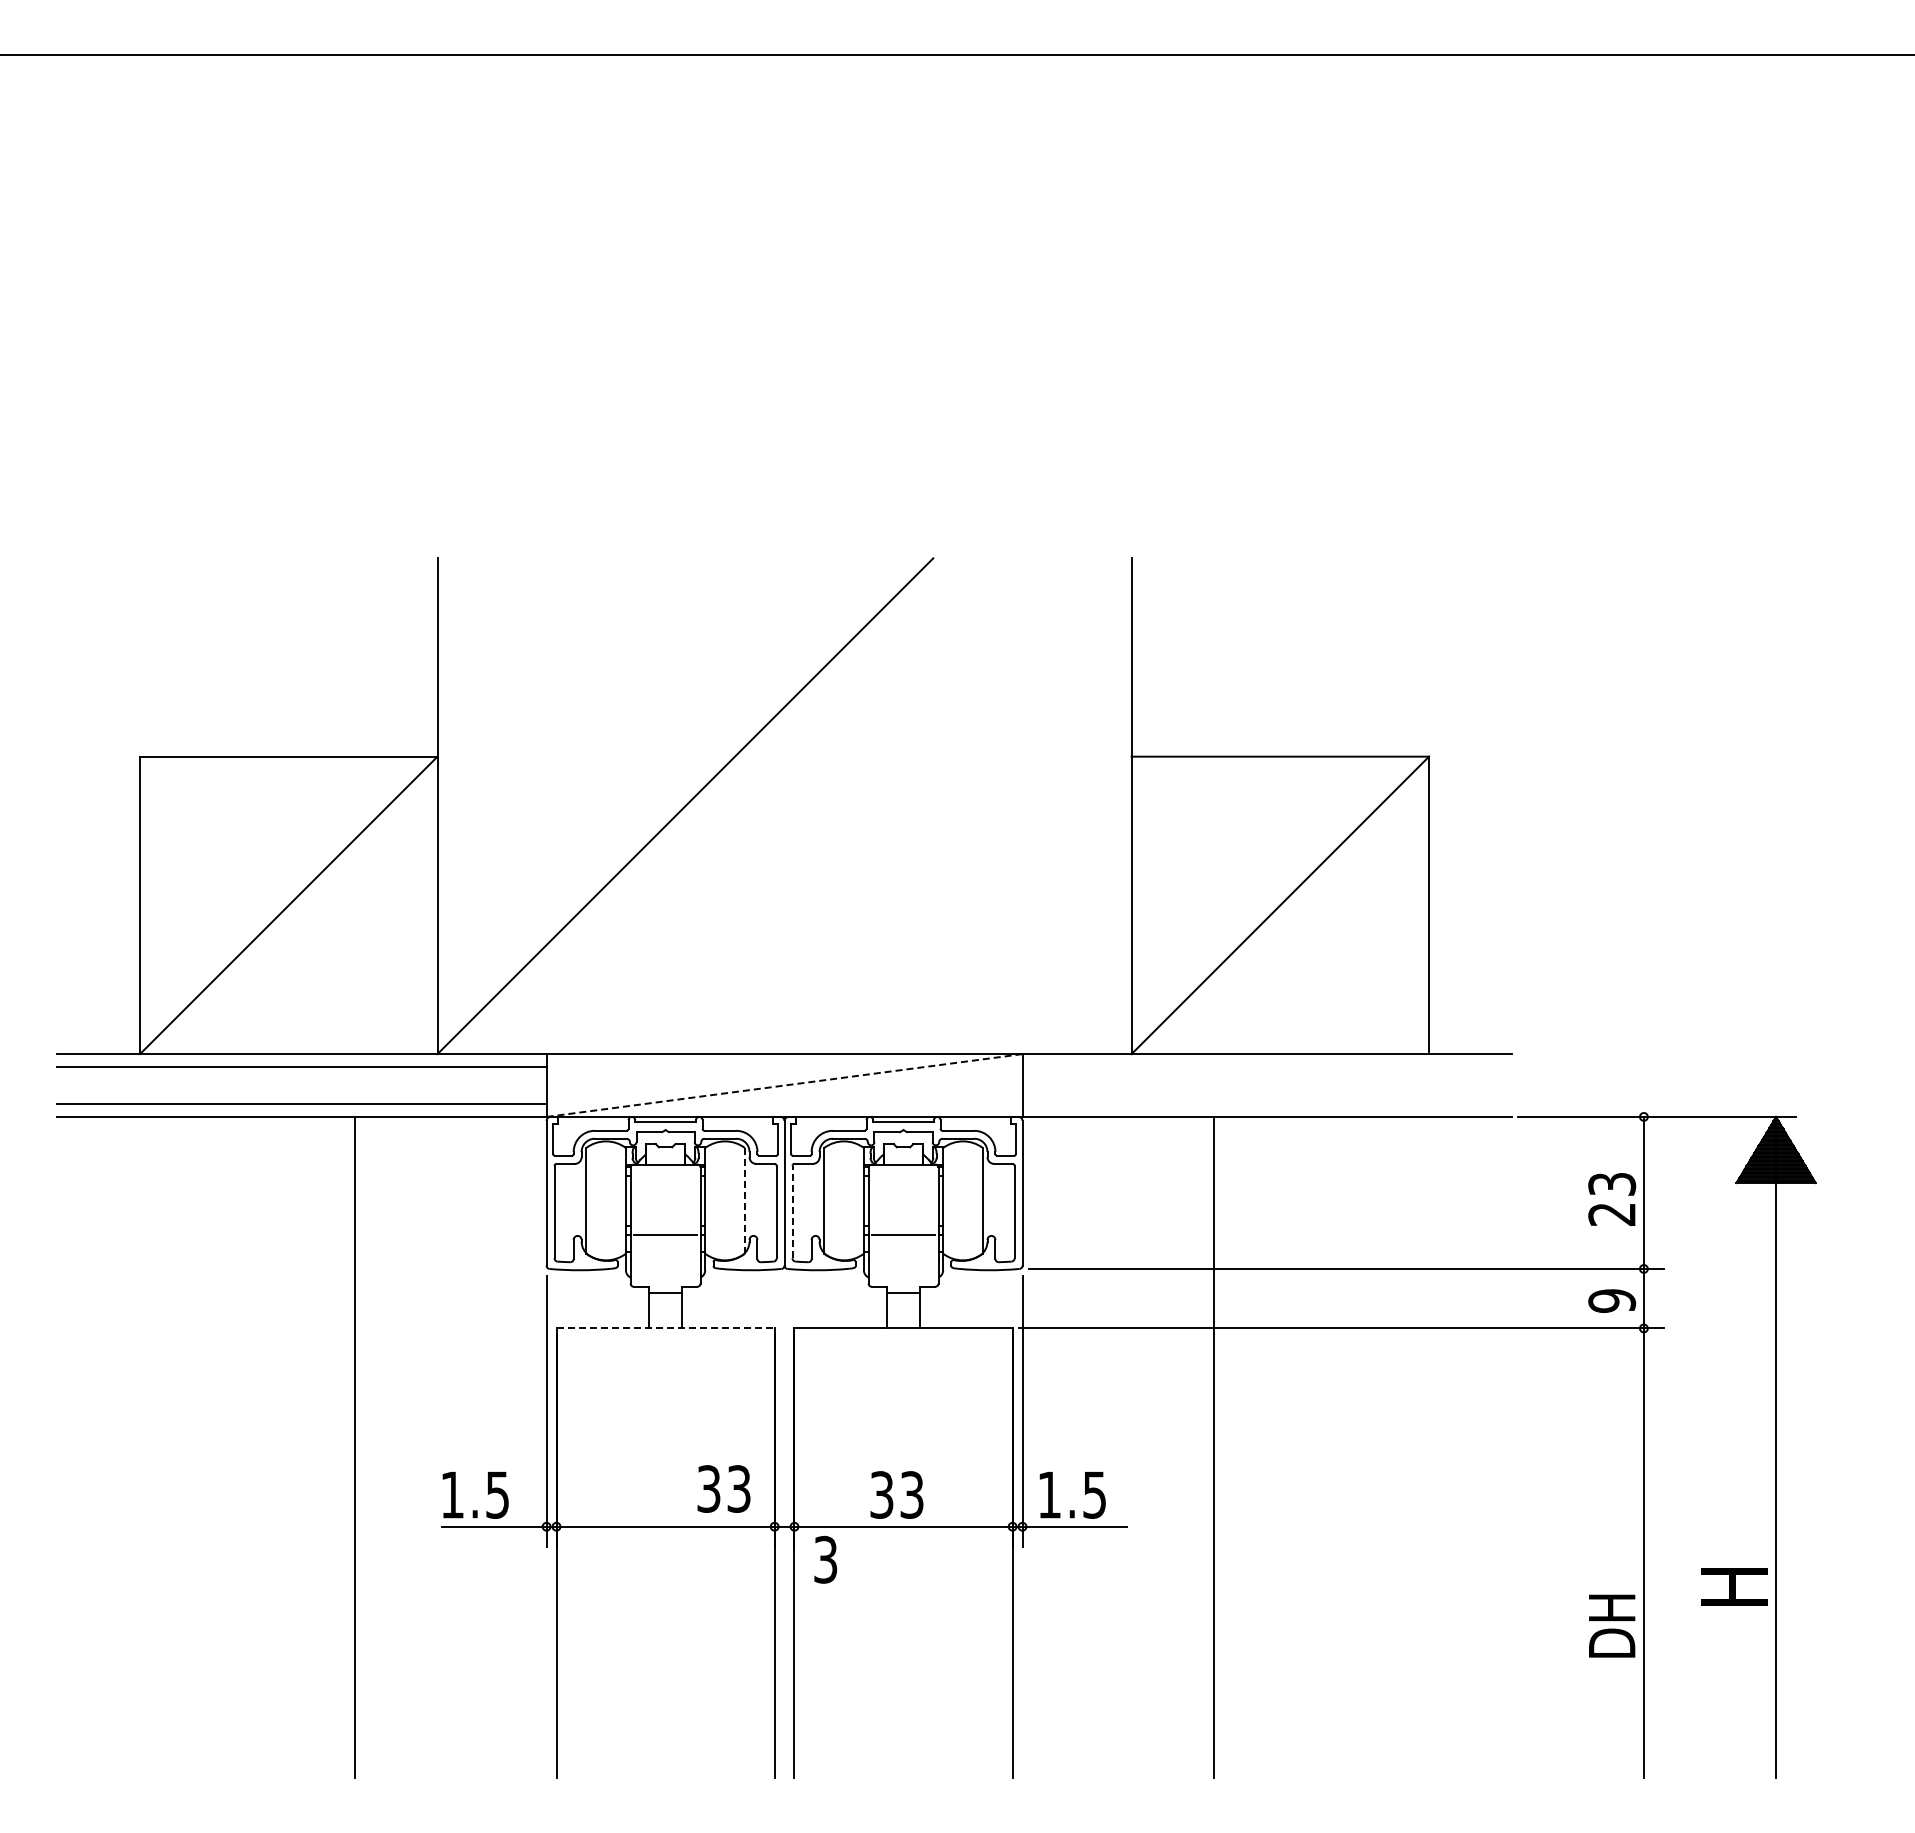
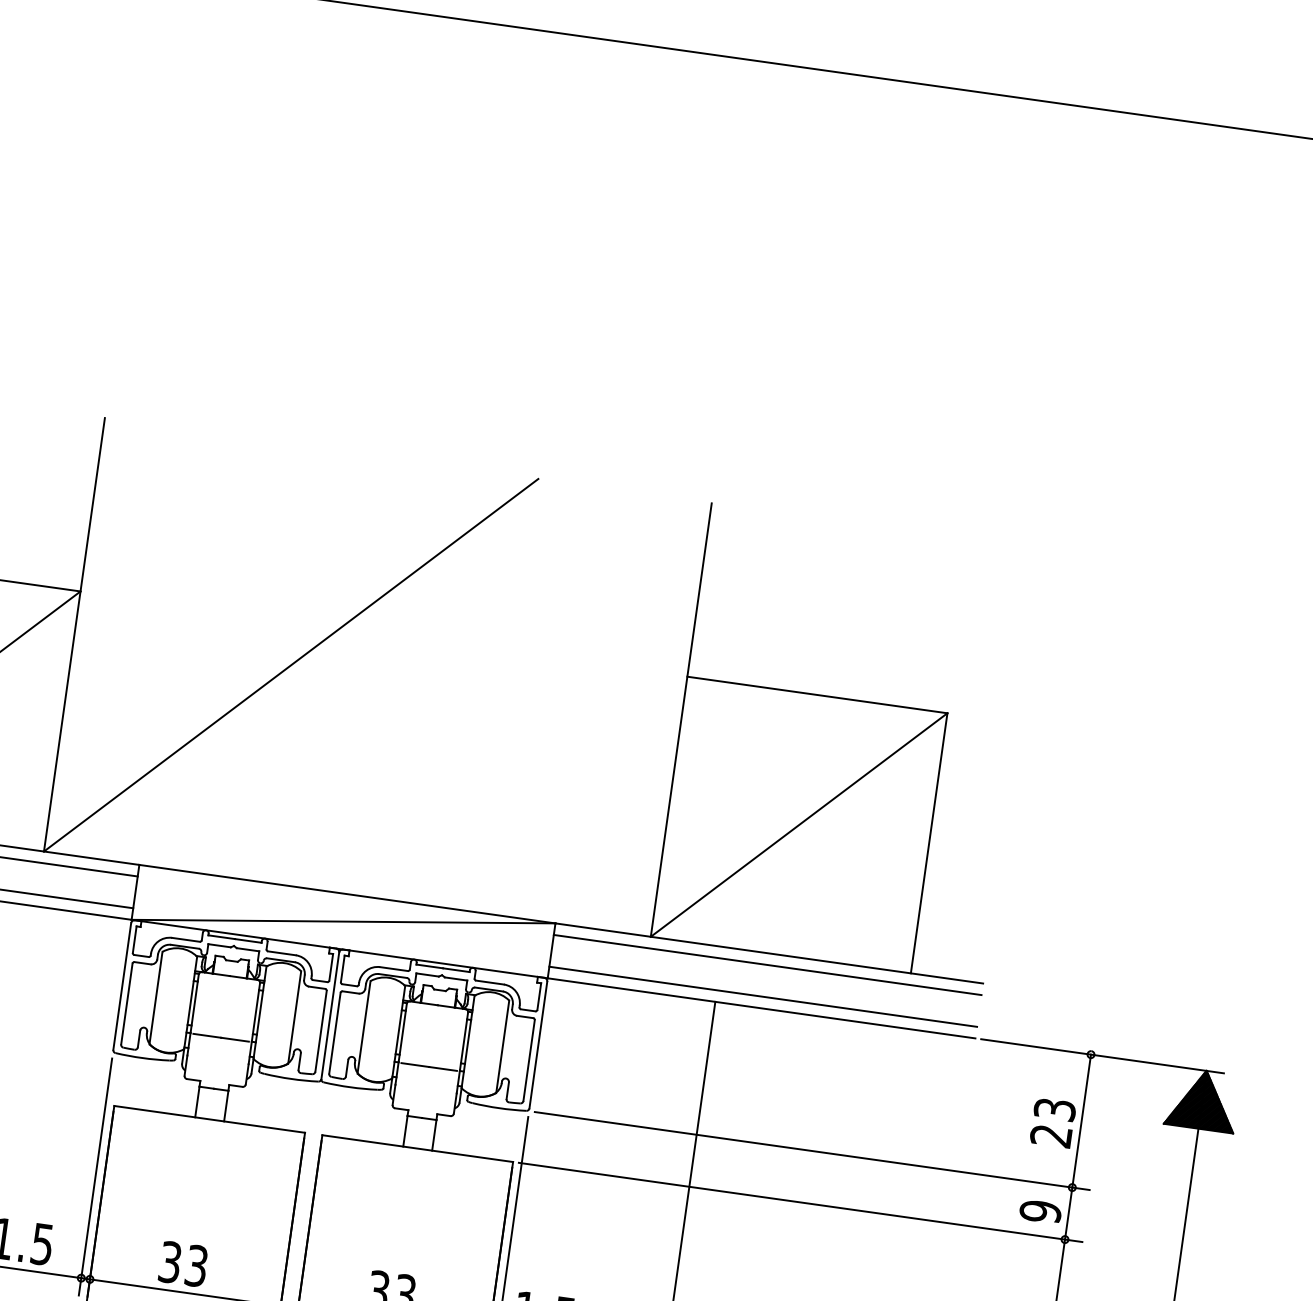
line: (1266, 1067) -> (767, 965), added
line: (785, 1085) -> (344, 921), dashed -> solid
line: (1266, 1103) -> (762, 996), added
line: (744, 1200) -> (294, 1017), dashed -> solid
line: (792, 1211) -> (335, 1032), dashed -> solid
line: (666, 1328) -> (210, 1119), dashed -> solid
text: (723, 1488) -> (183, 1263), moved

